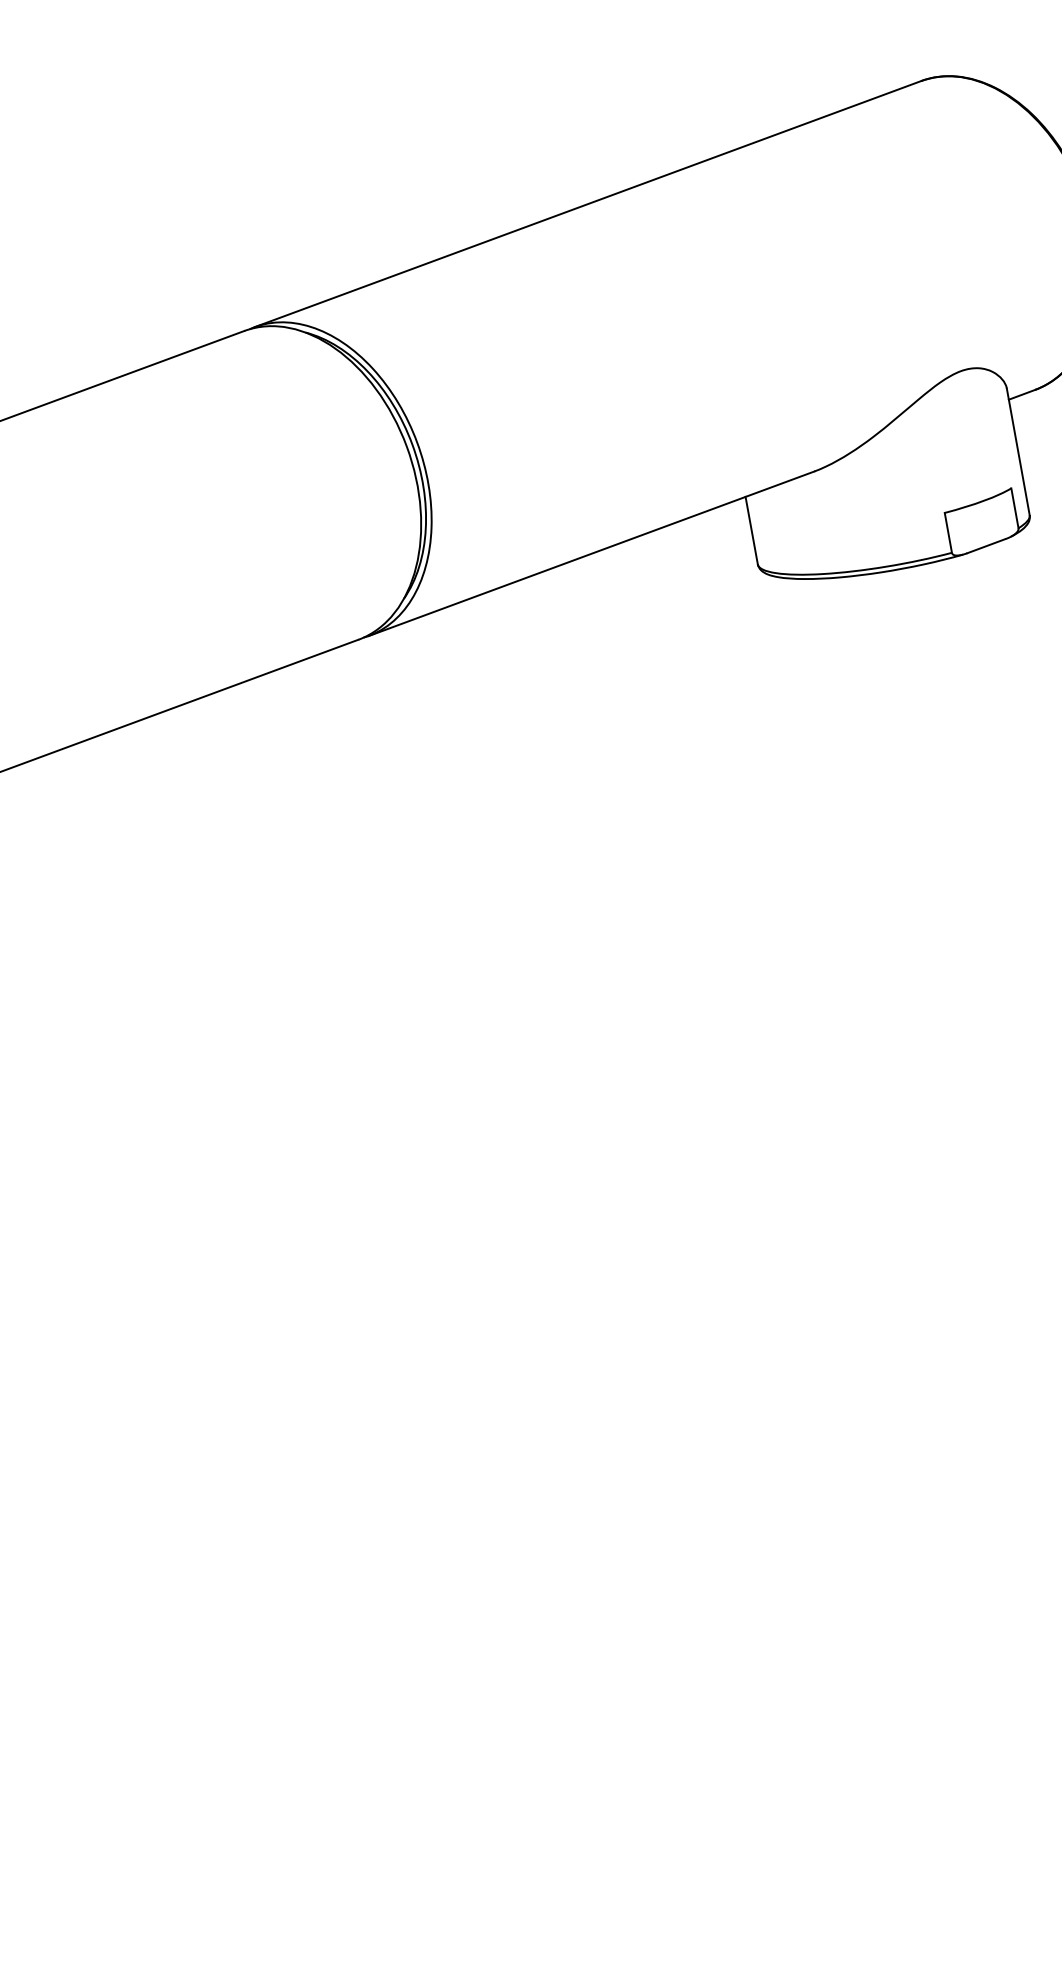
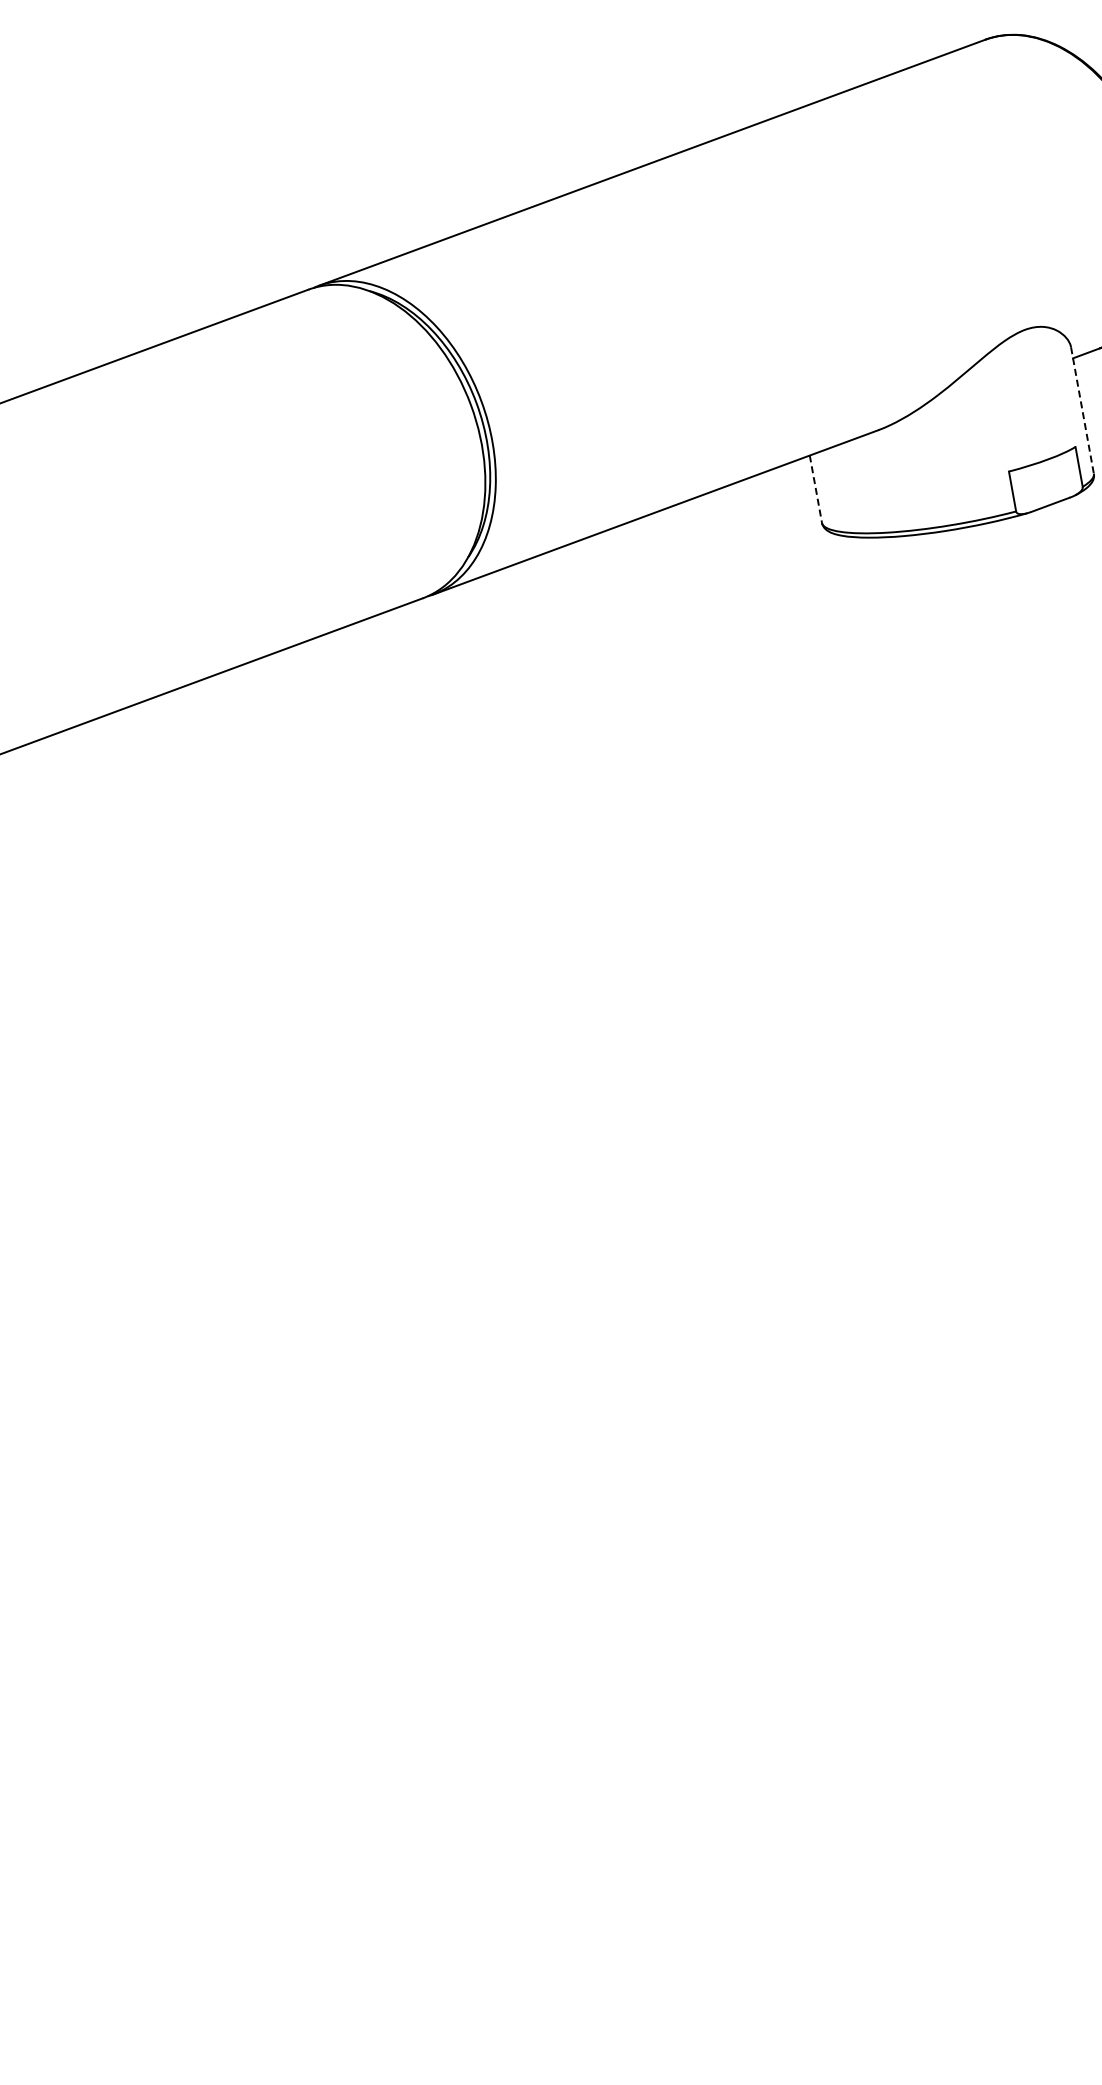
line: (1018, 452) -> (1082, 411), solid -> dashed
line: (751, 530) -> (815, 489), solid -> dashed

